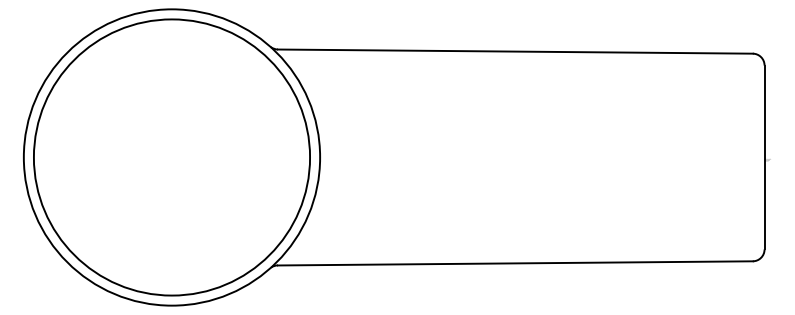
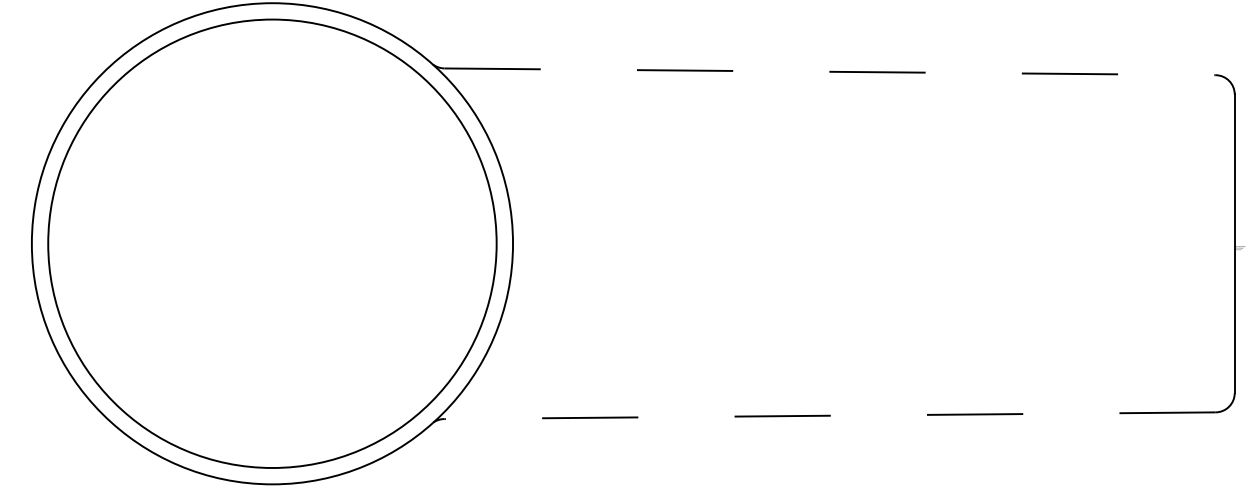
line: (515, 51) -> (830, 71), solid -> dashed
line: (514, 263) -> (828, 415), solid -> dashed

